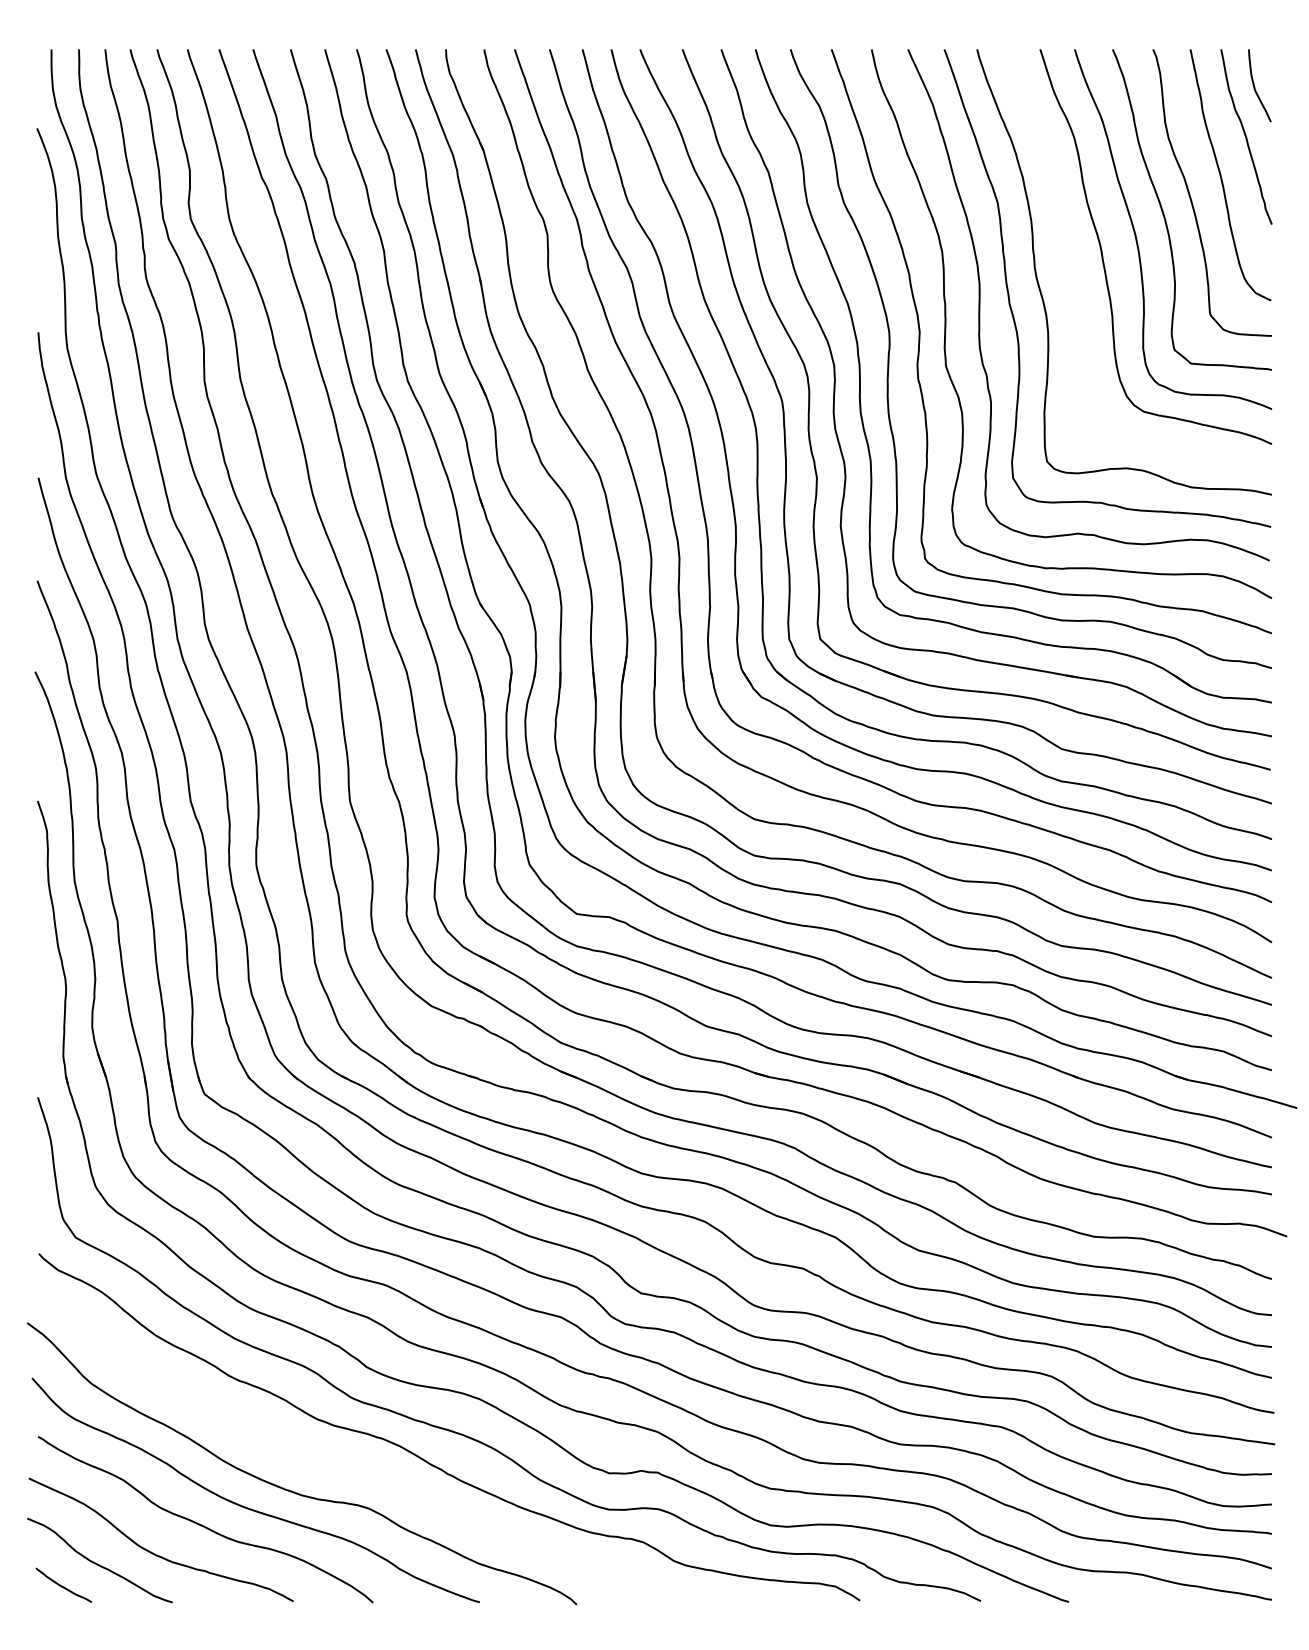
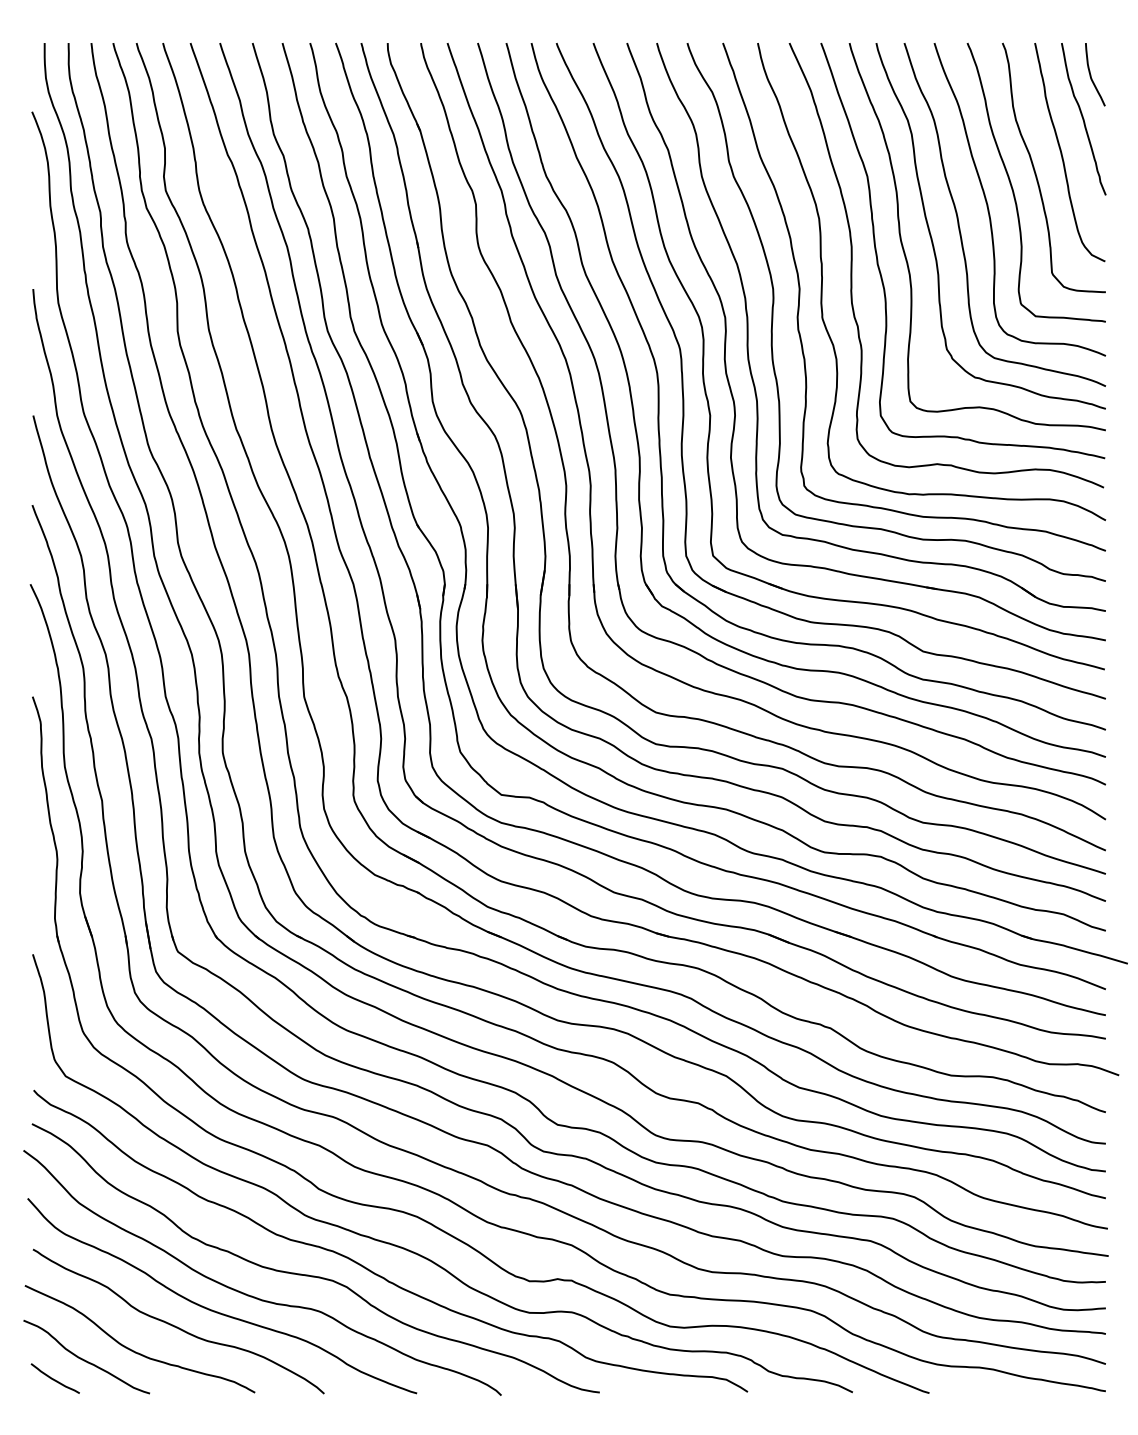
curve: (1073, 278) -> (933, 242), added
curve: (361, 1466) -> (314, 1275), added

